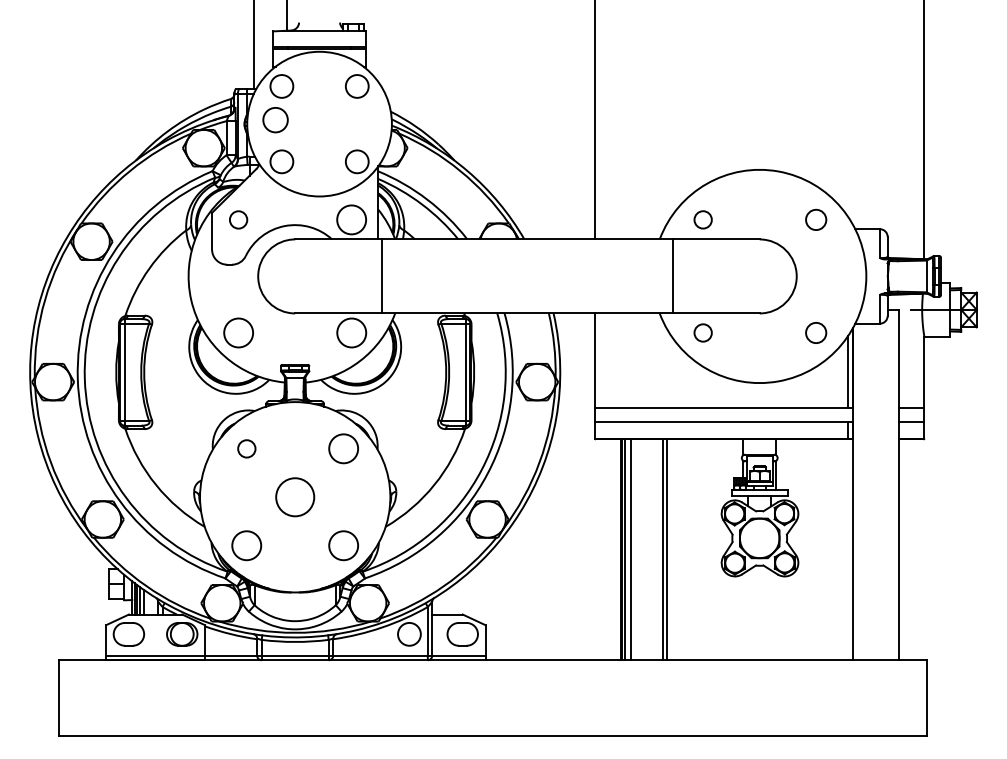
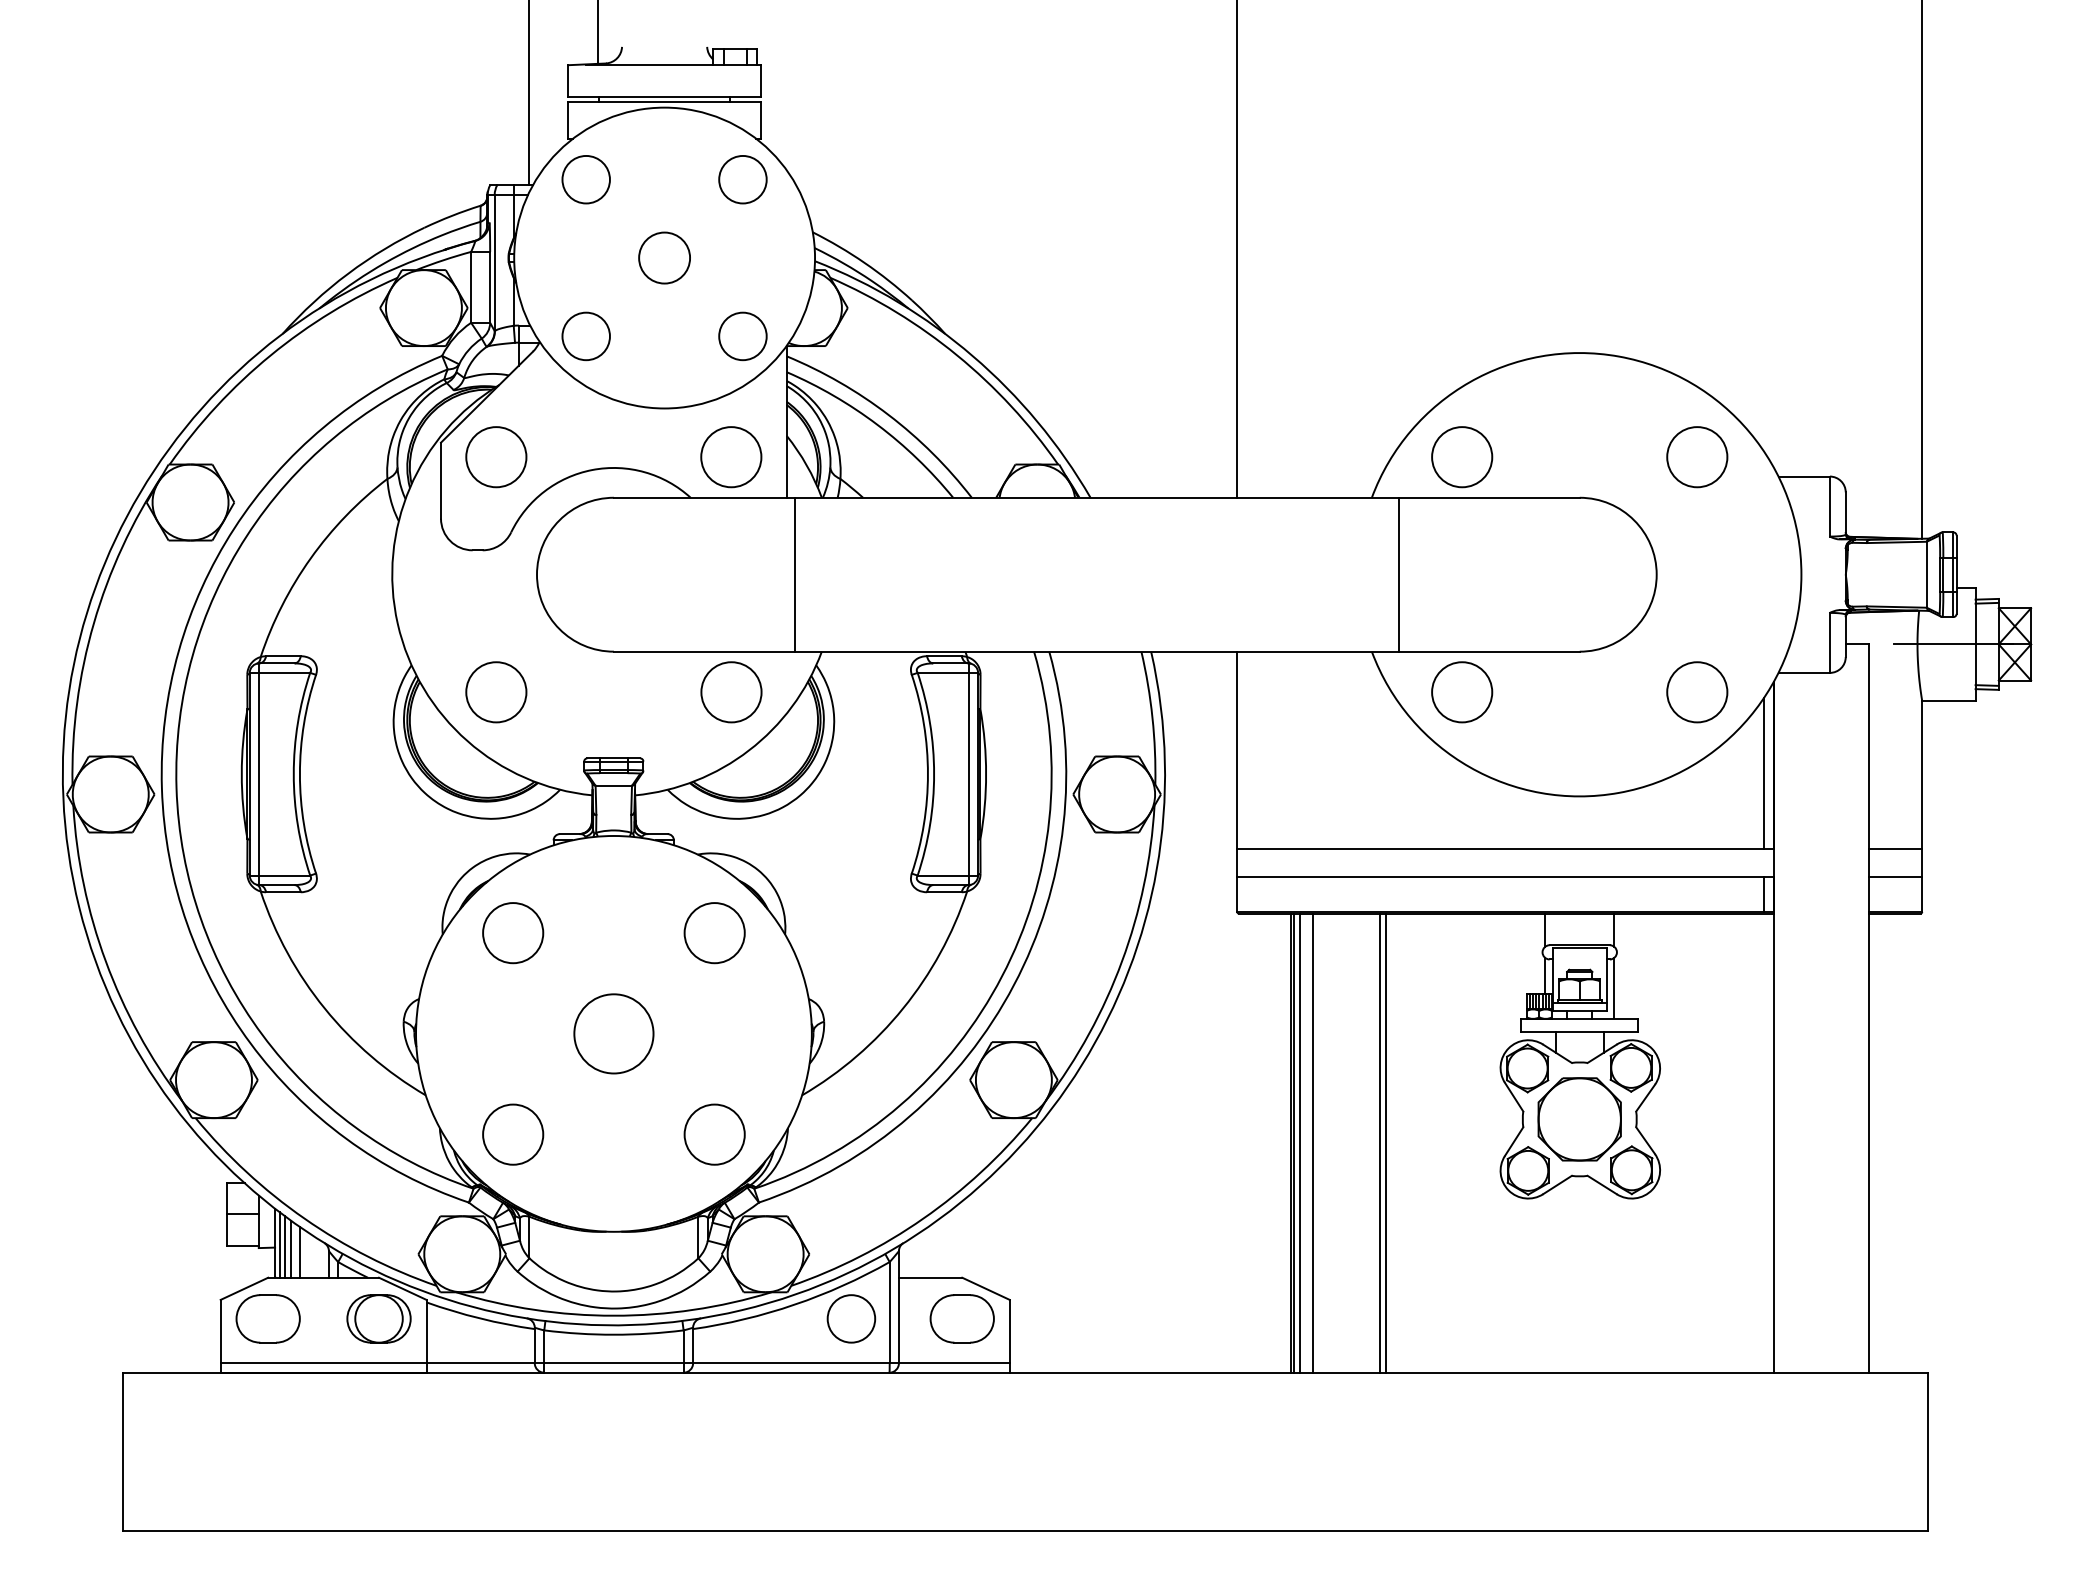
circle: (275, 120) -> (664, 258), moved
circle: (238, 219) -> (496, 456), size x1.67
circle: (702, 219) -> (1460, 456), size x1.67
circle: (815, 219) -> (1695, 456), size x1.43
circle: (702, 332) -> (1460, 691), size x1.67
circle: (815, 332) -> (1695, 691), size x1.43
circle: (246, 448) -> (512, 932), size x1.67

